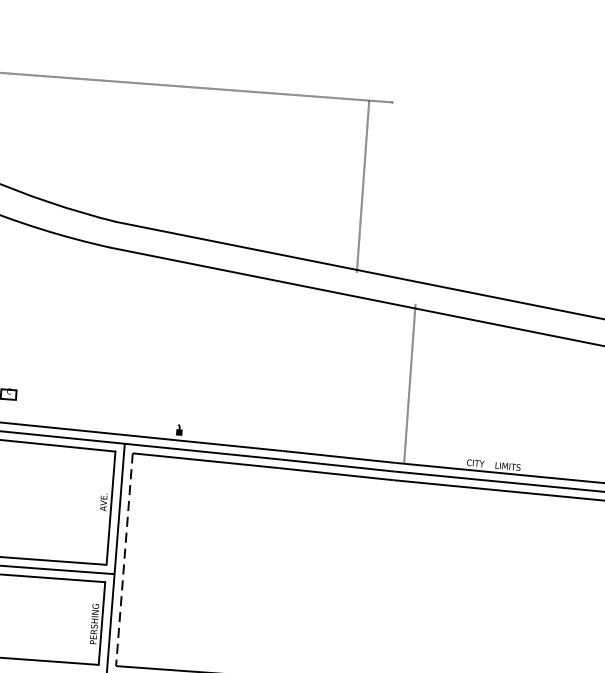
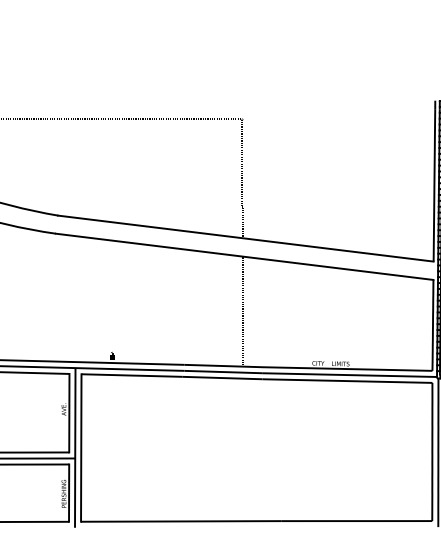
line: (363, 186) -> (242, 178), moved
line: (409, 383) -> (242, 311), moved
line: (124, 560) -> (81, 448), dashed -> solid

